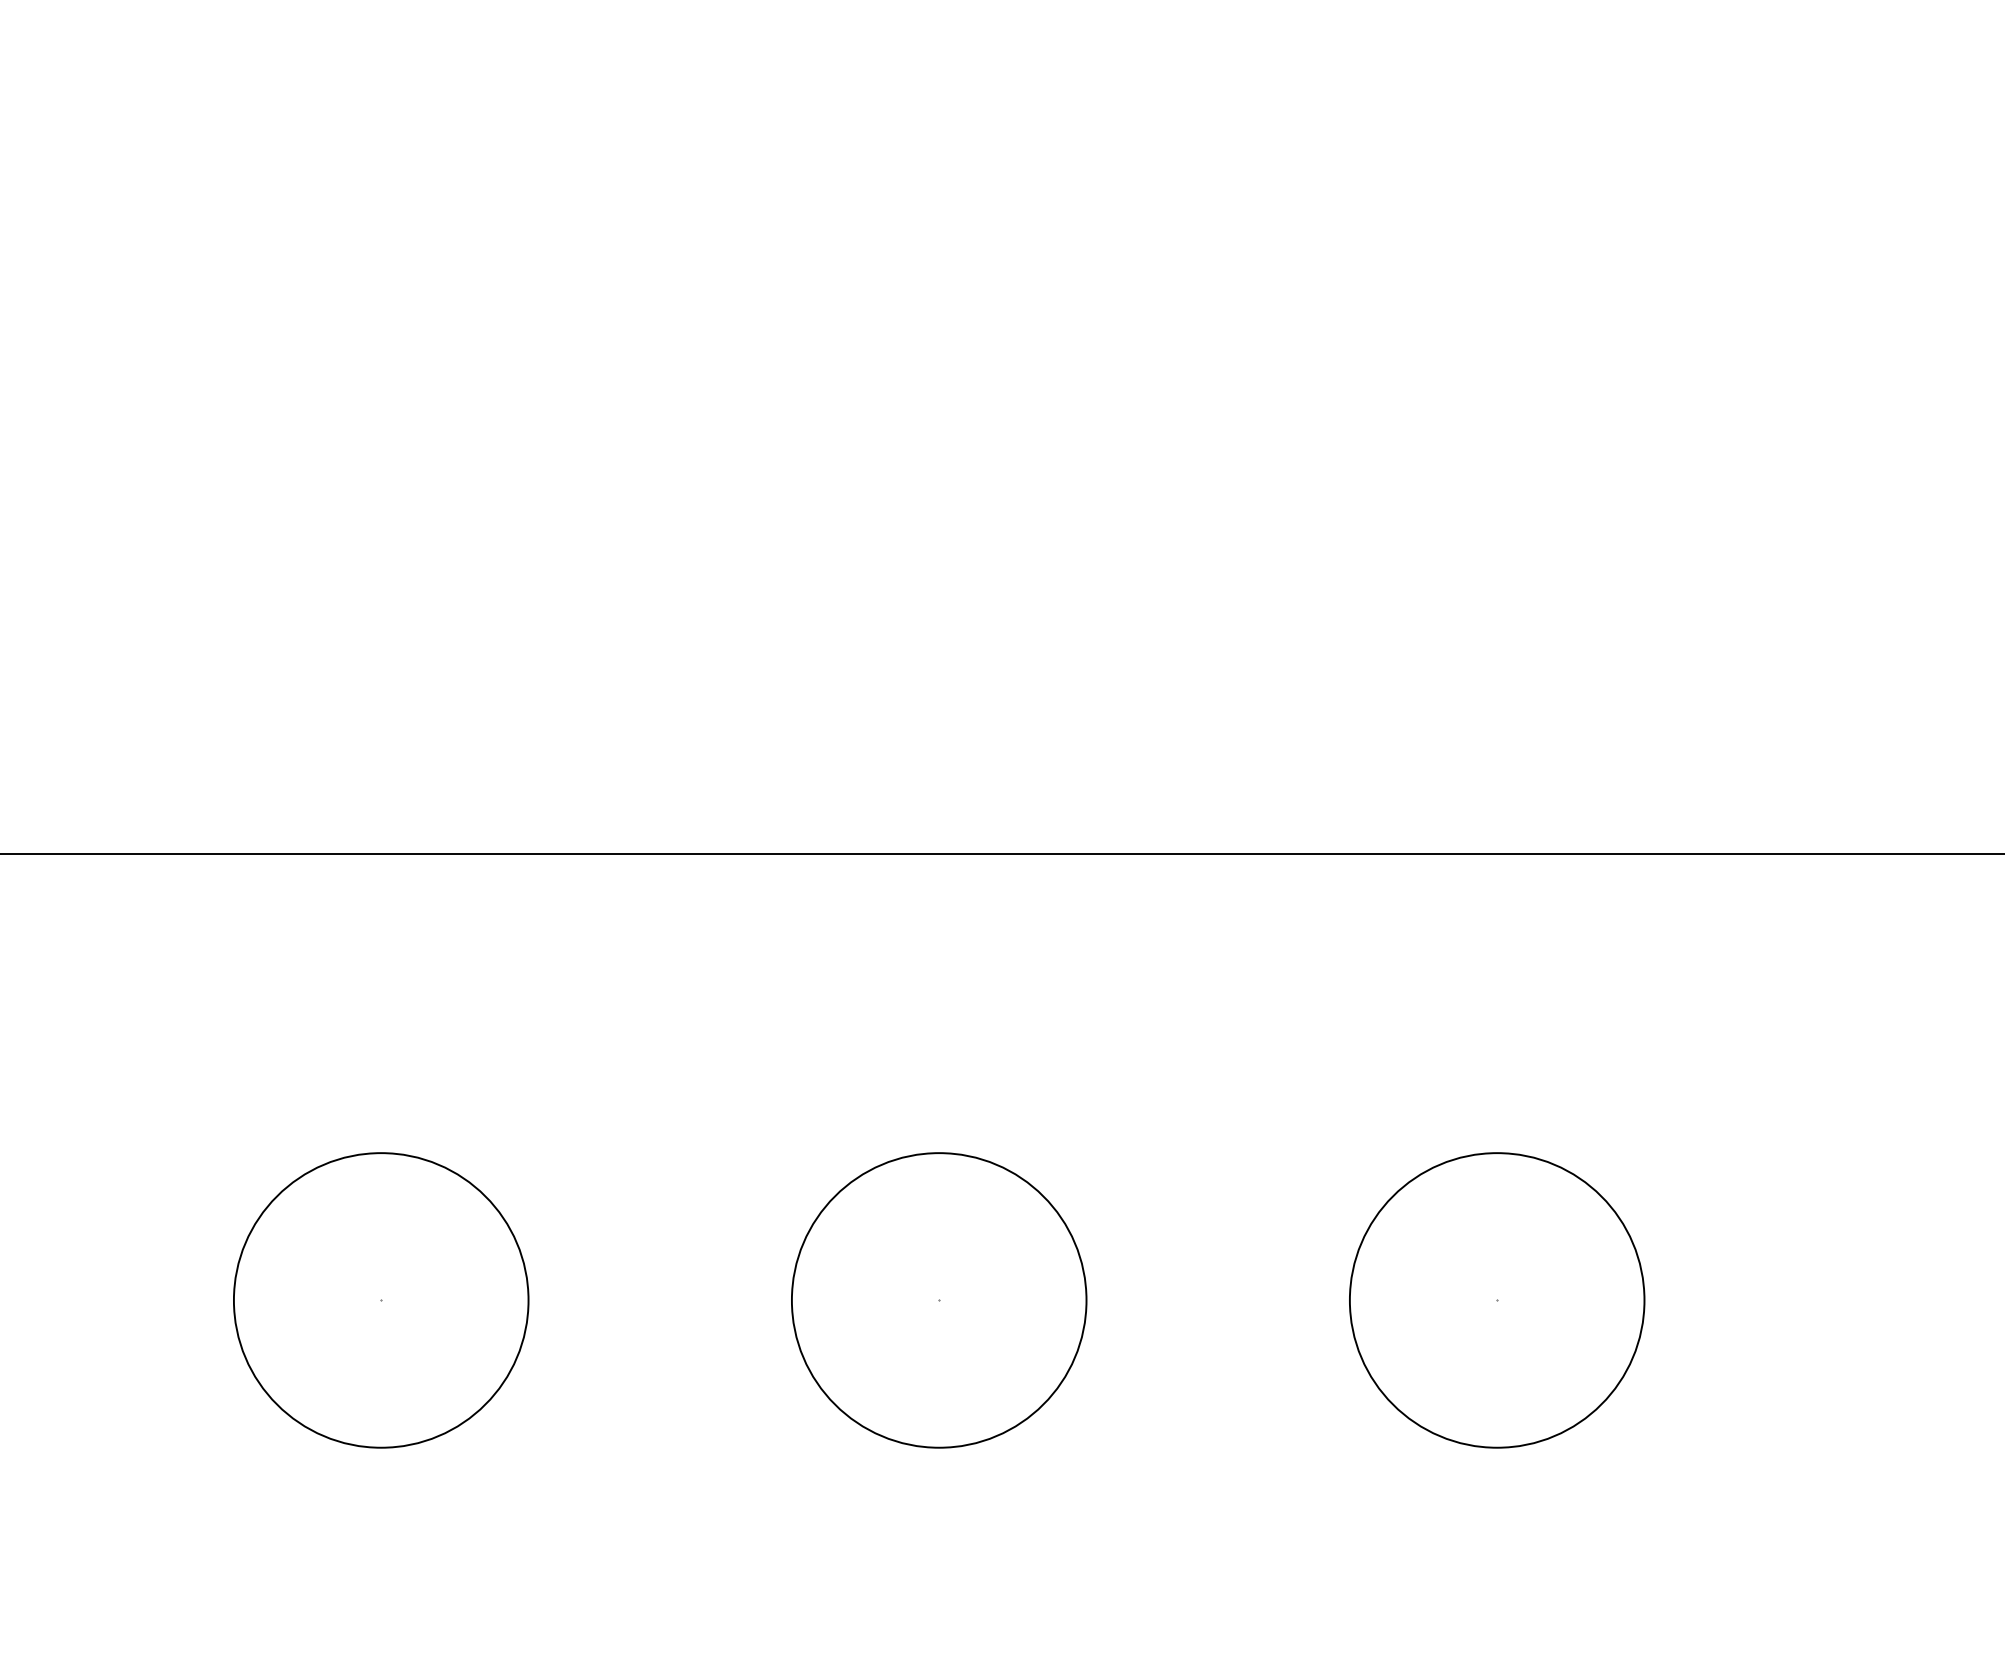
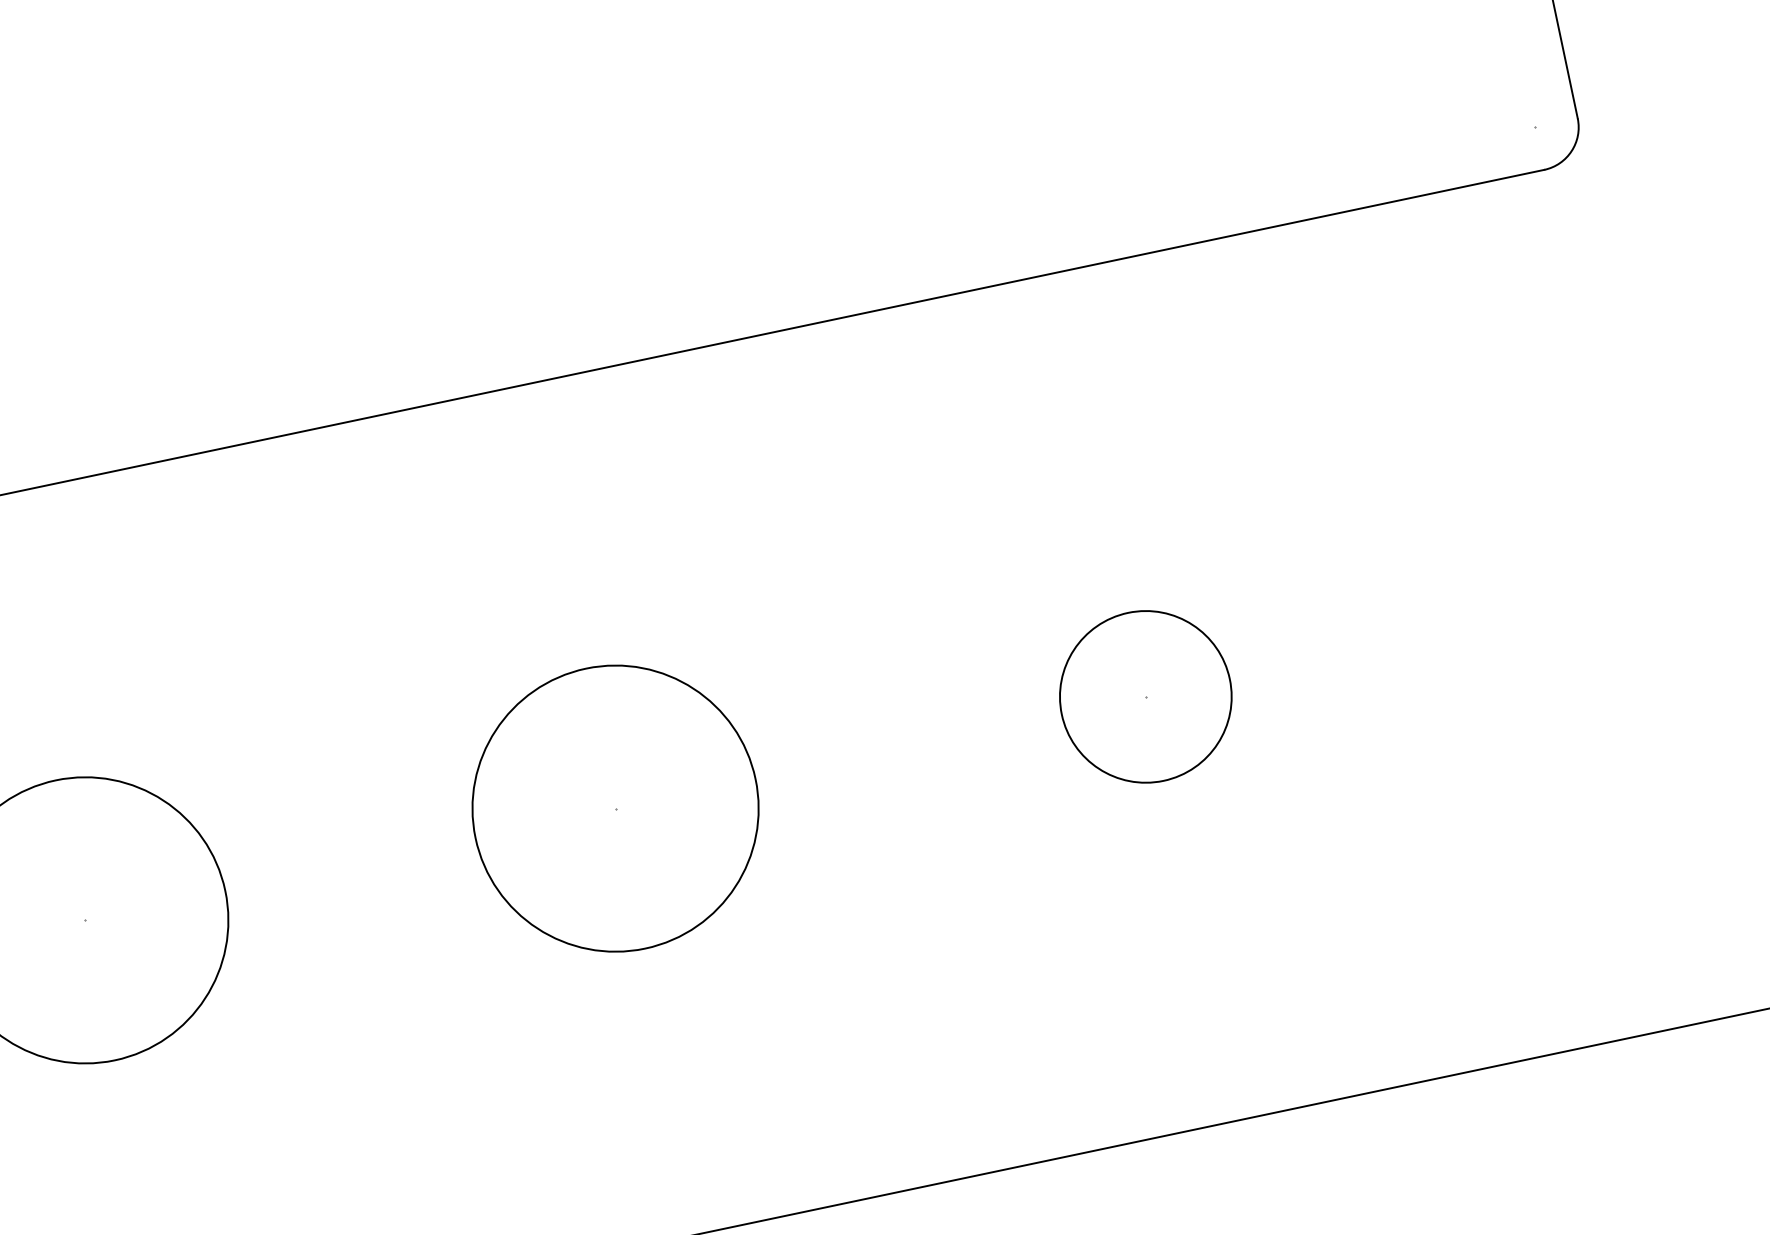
circle: (1496, 1300) -> (1145, 697), size x0.6

